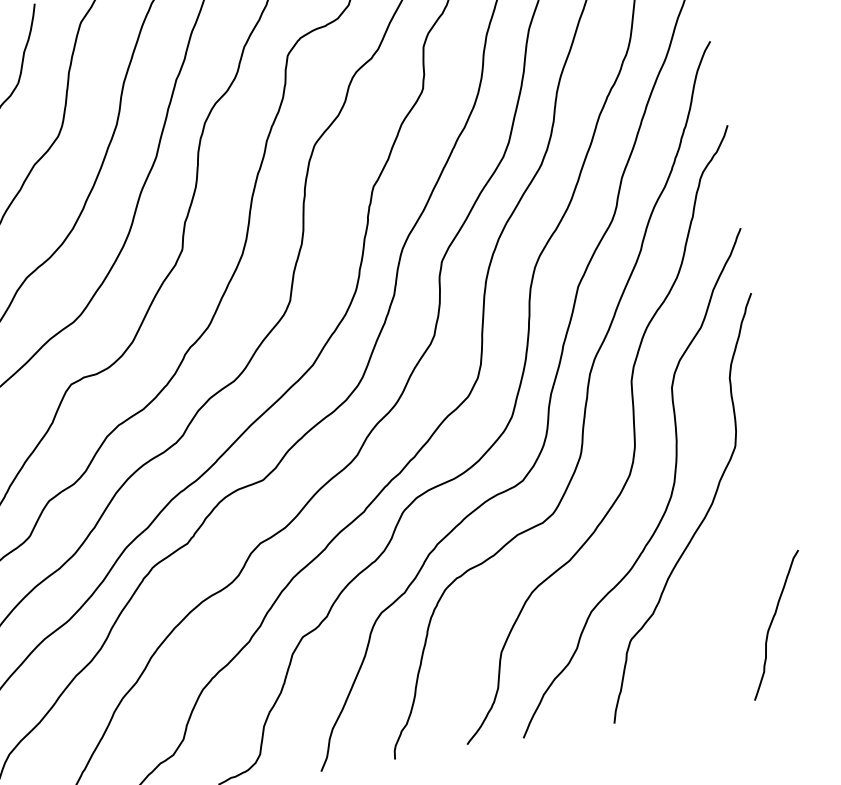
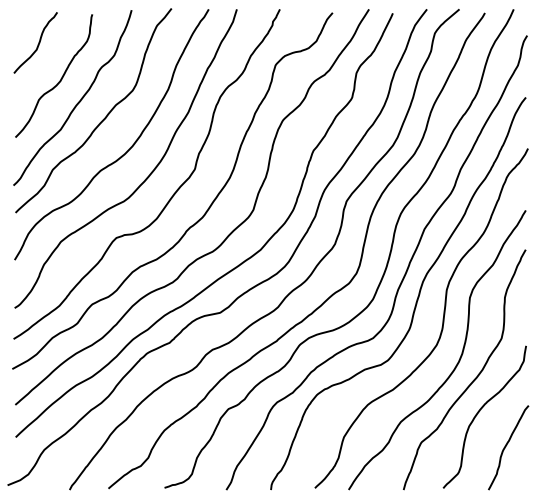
curve: (720, 572) -> (480, 411), added

